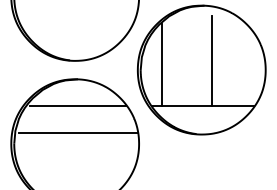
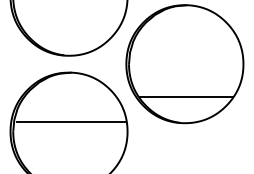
line: (212, 60) -> (194, 55), removed
line: (161, 63) -> (148, 58), removed
line: (77, 105) -> (71, 96), removed

